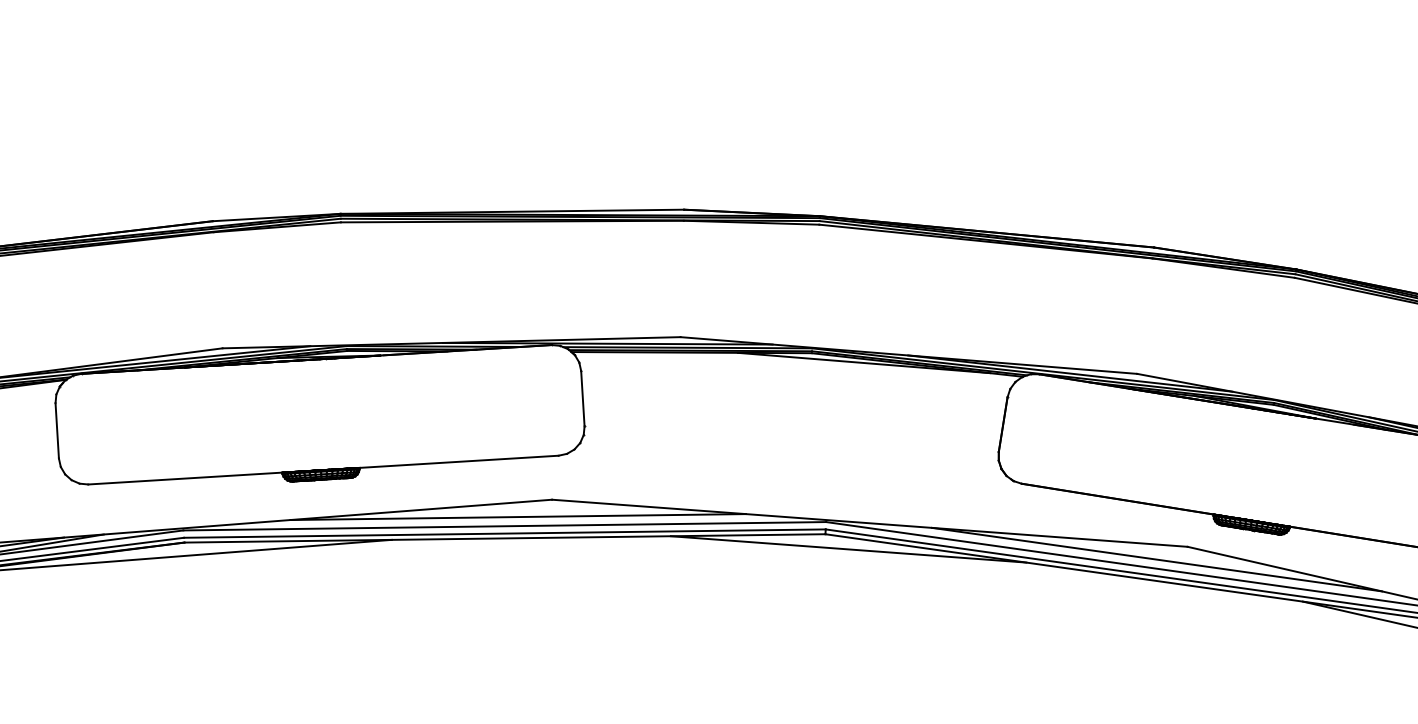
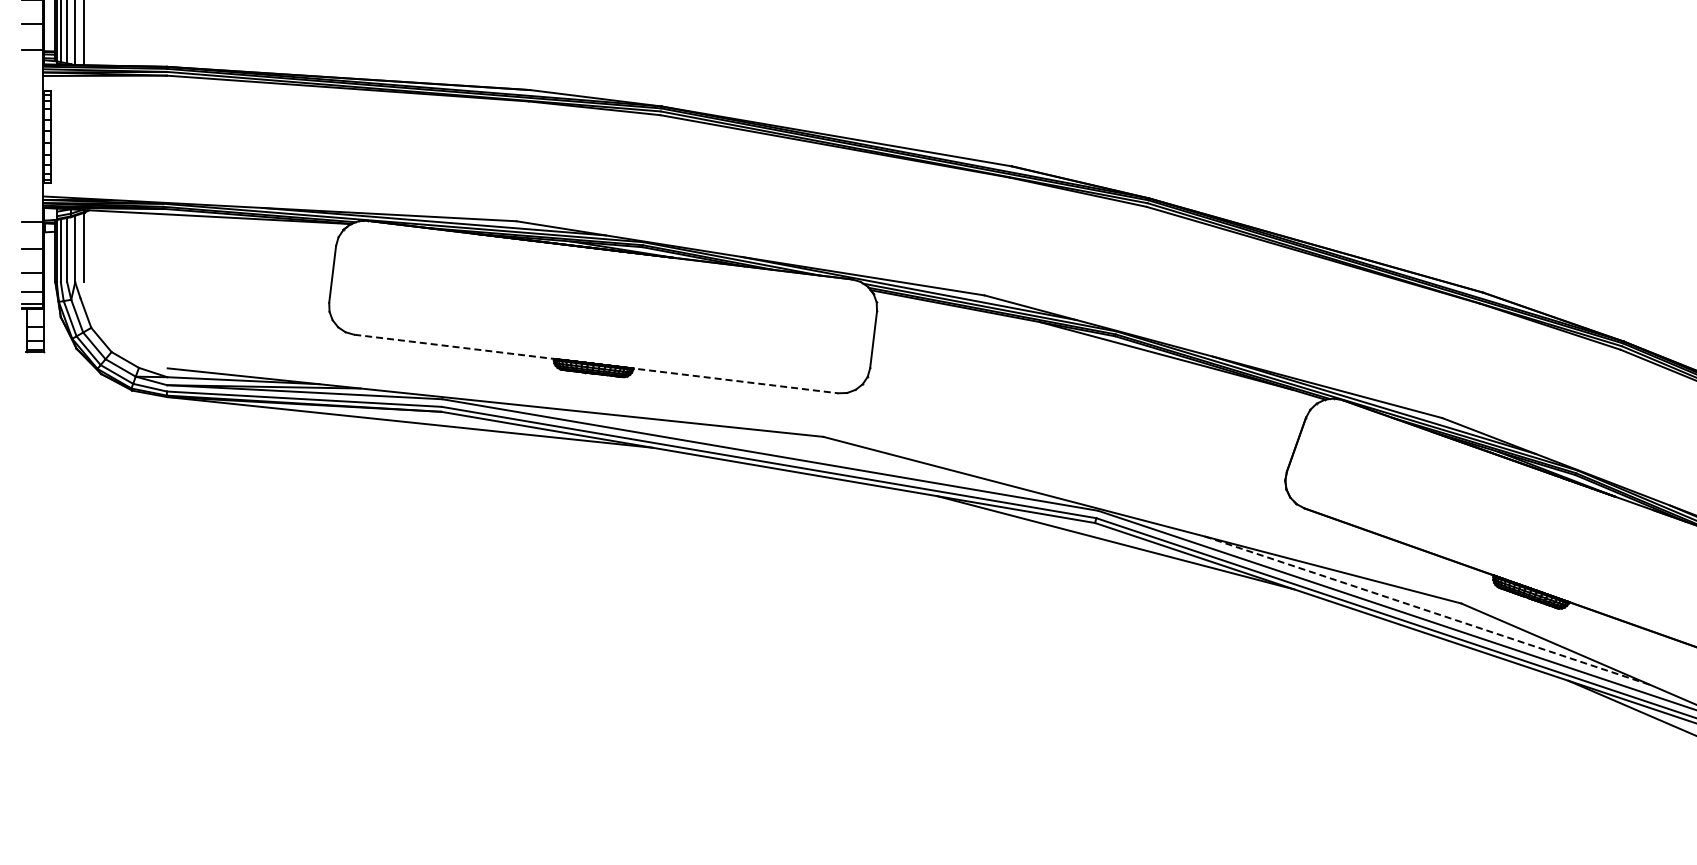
line: (323, 470) -> (596, 364), solid -> dashed
line: (517, 516) -> (785, 447), removed
line: (1157, 559) -> (1428, 610), solid -> dashed

